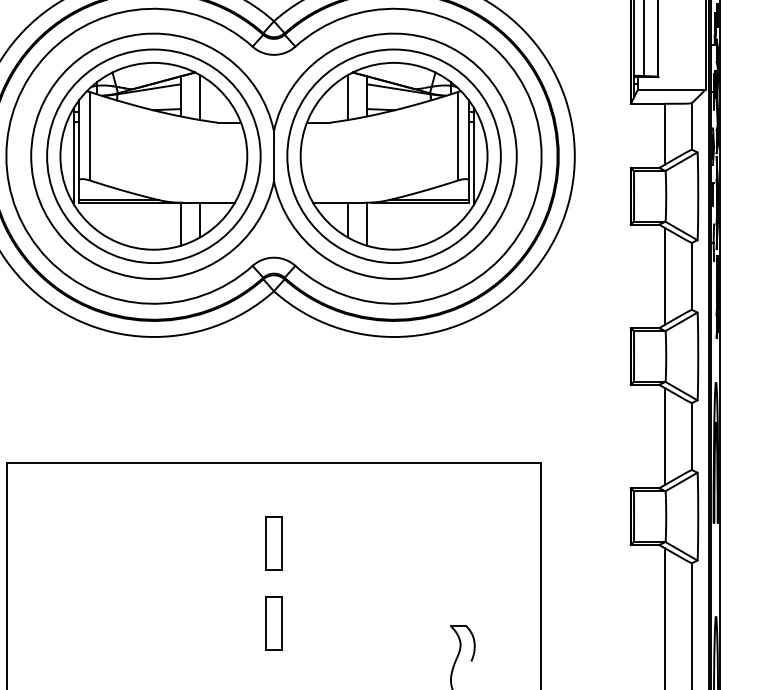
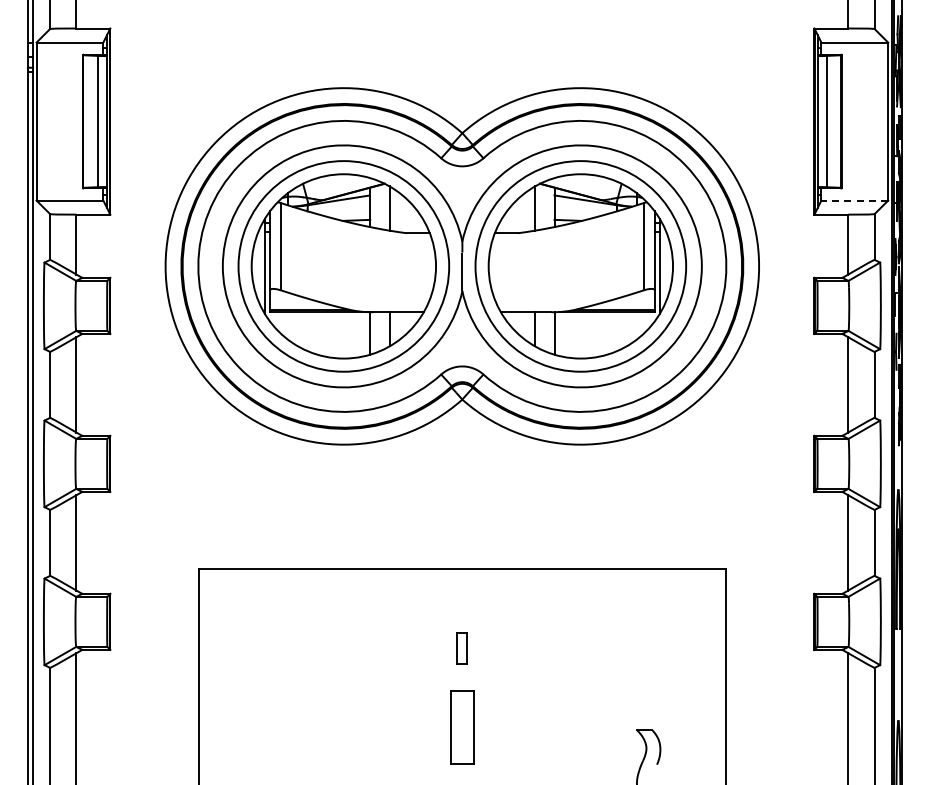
line: (671, 89) -> (854, 200), solid -> dashed
part: (273, 543) -> (461, 648), size x0.6
part: (273, 623) -> (461, 727), size x1.4

